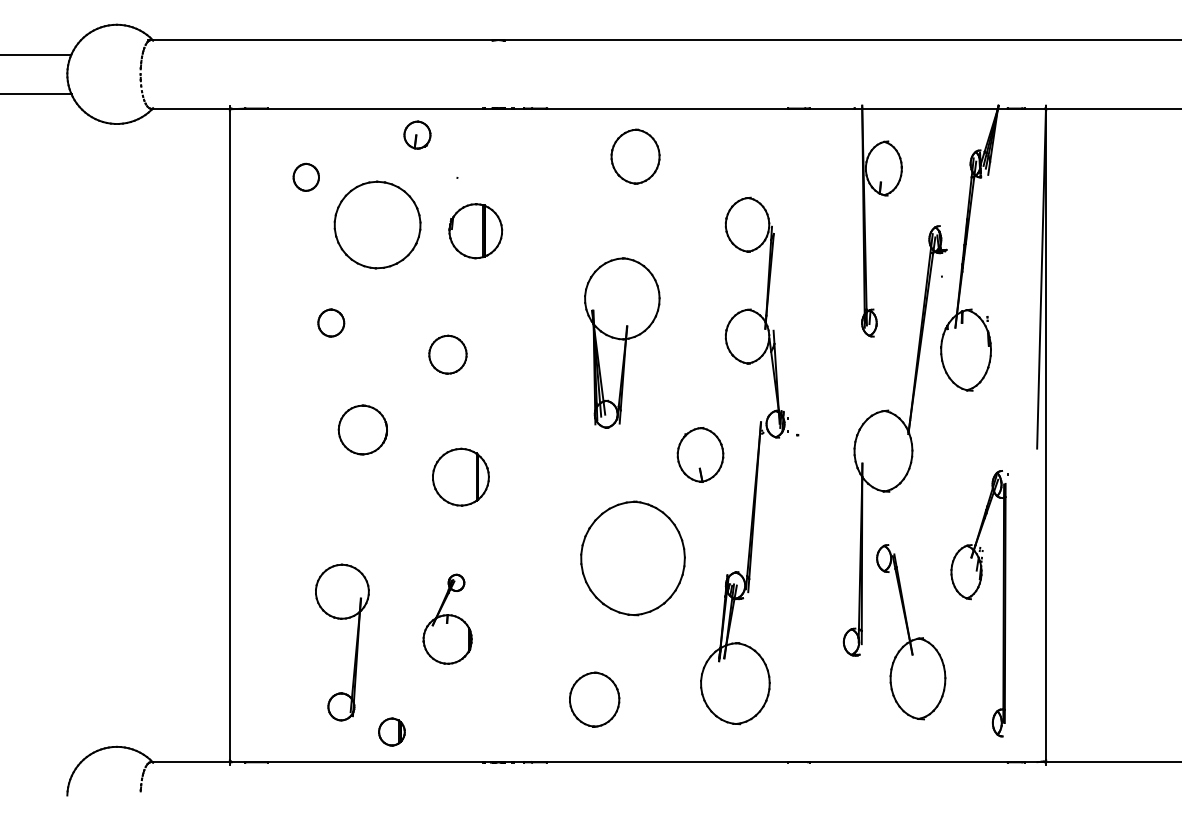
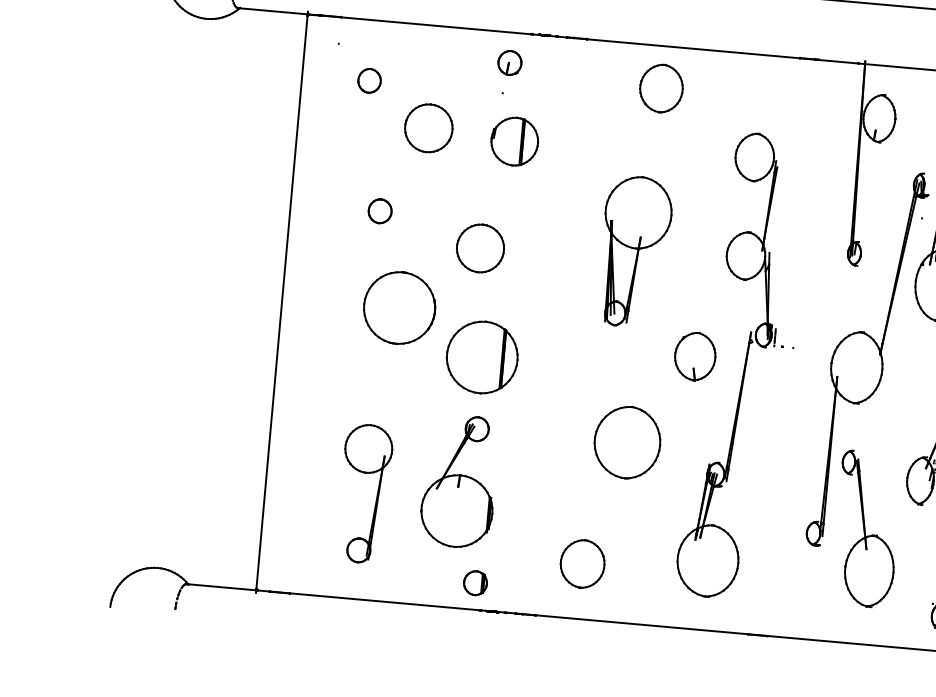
part: (417, 134) -> (510, 62), moved
part: (377, 224) -> (428, 128), size x0.62
part: (447, 354) -> (480, 248), size x1.43
part: (362, 429) -> (399, 307), size x1.67
part: (460, 476) -> (481, 356), size x1.43
part: (632, 558) -> (627, 442), size x0.71
part: (447, 619) -> (459, 481), size x1.67
part: (391, 731) -> (475, 582), moved

